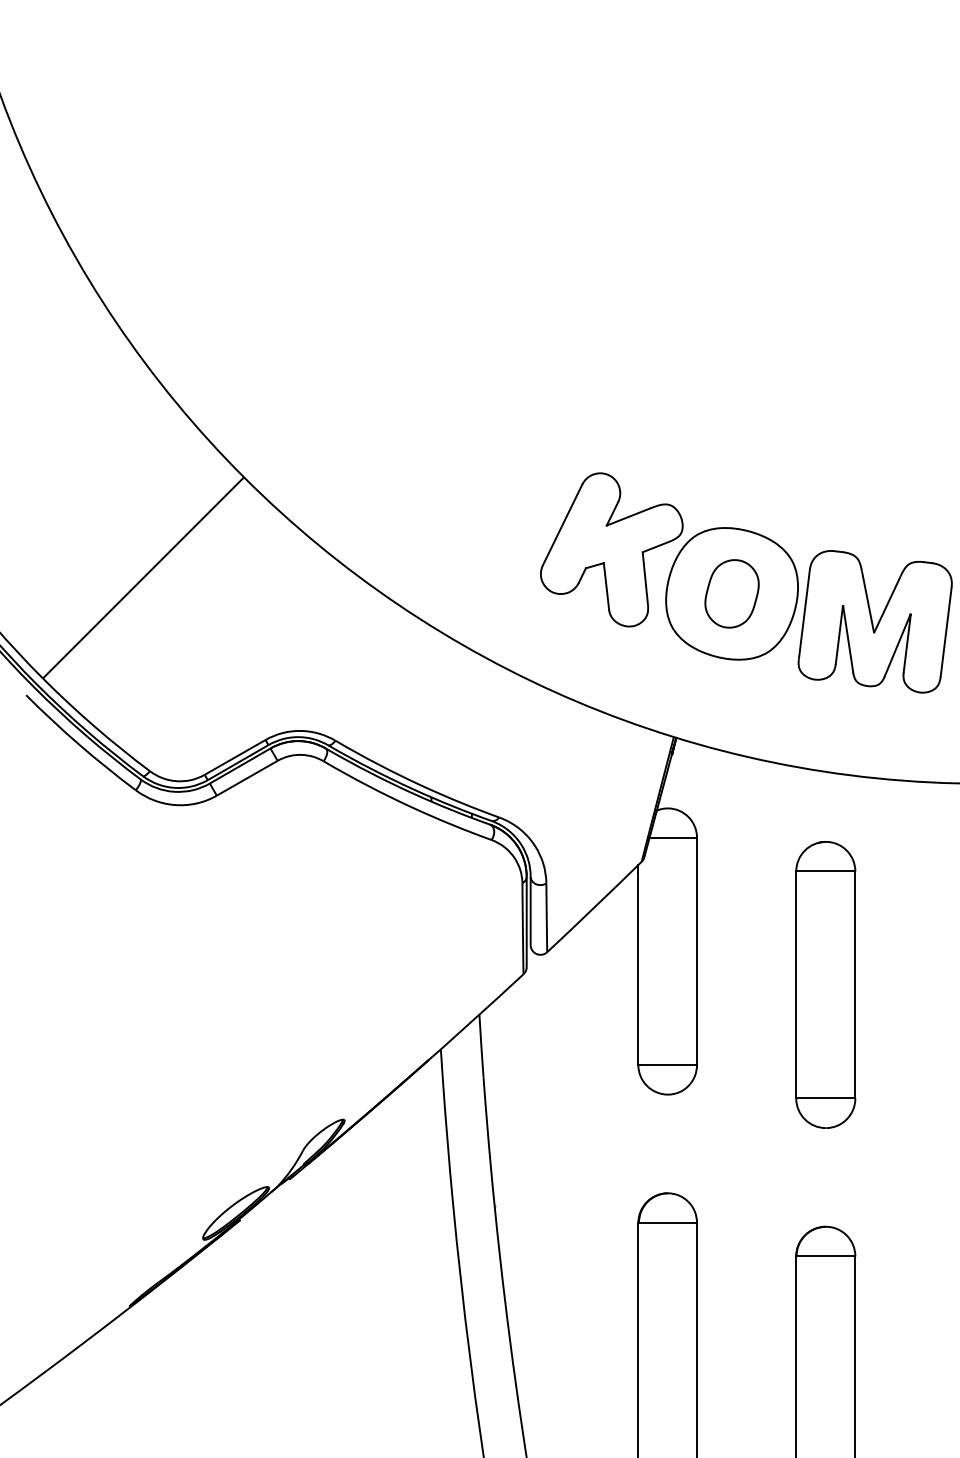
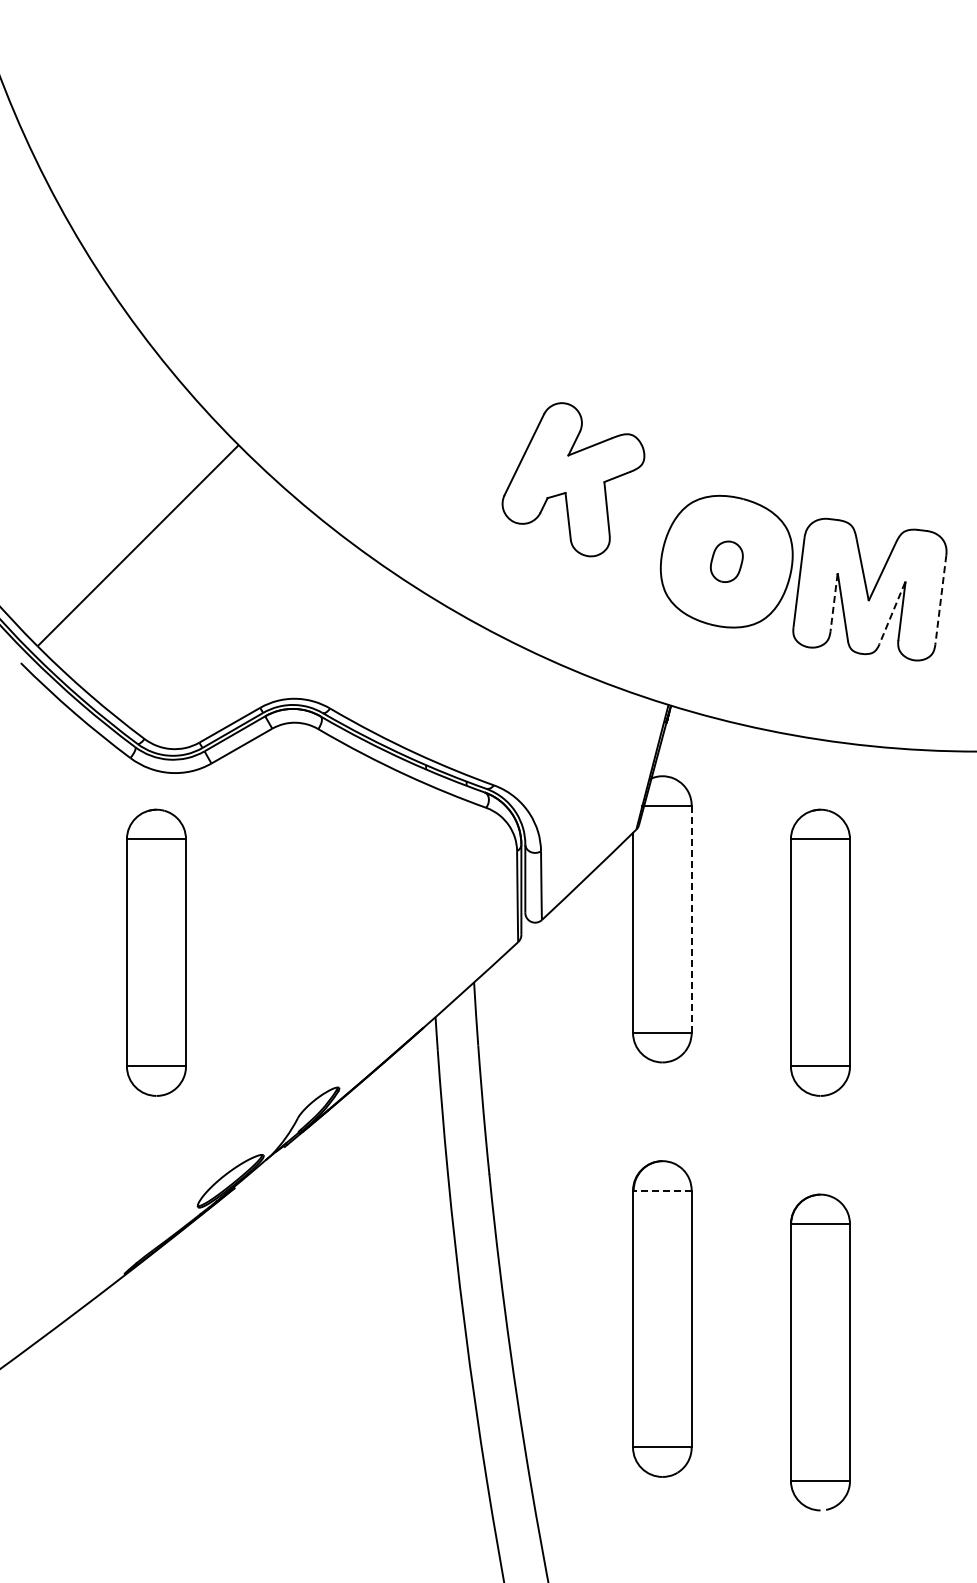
part: (611, 549) -> (573, 479), moved
part: (731, 593) -> (726, 561), size x0.6
line: (945, 631) -> (940, 599), solid -> dashed
line: (839, 634) -> (834, 602), solid -> dashed
line: (897, 645) -> (892, 613), solid -> dashed
line: (696, 950) -> (691, 918), solid -> dashed
part: (161, 984) -> (156, 952), added
line: (666, 1222) -> (661, 1190), solid -> dashed

